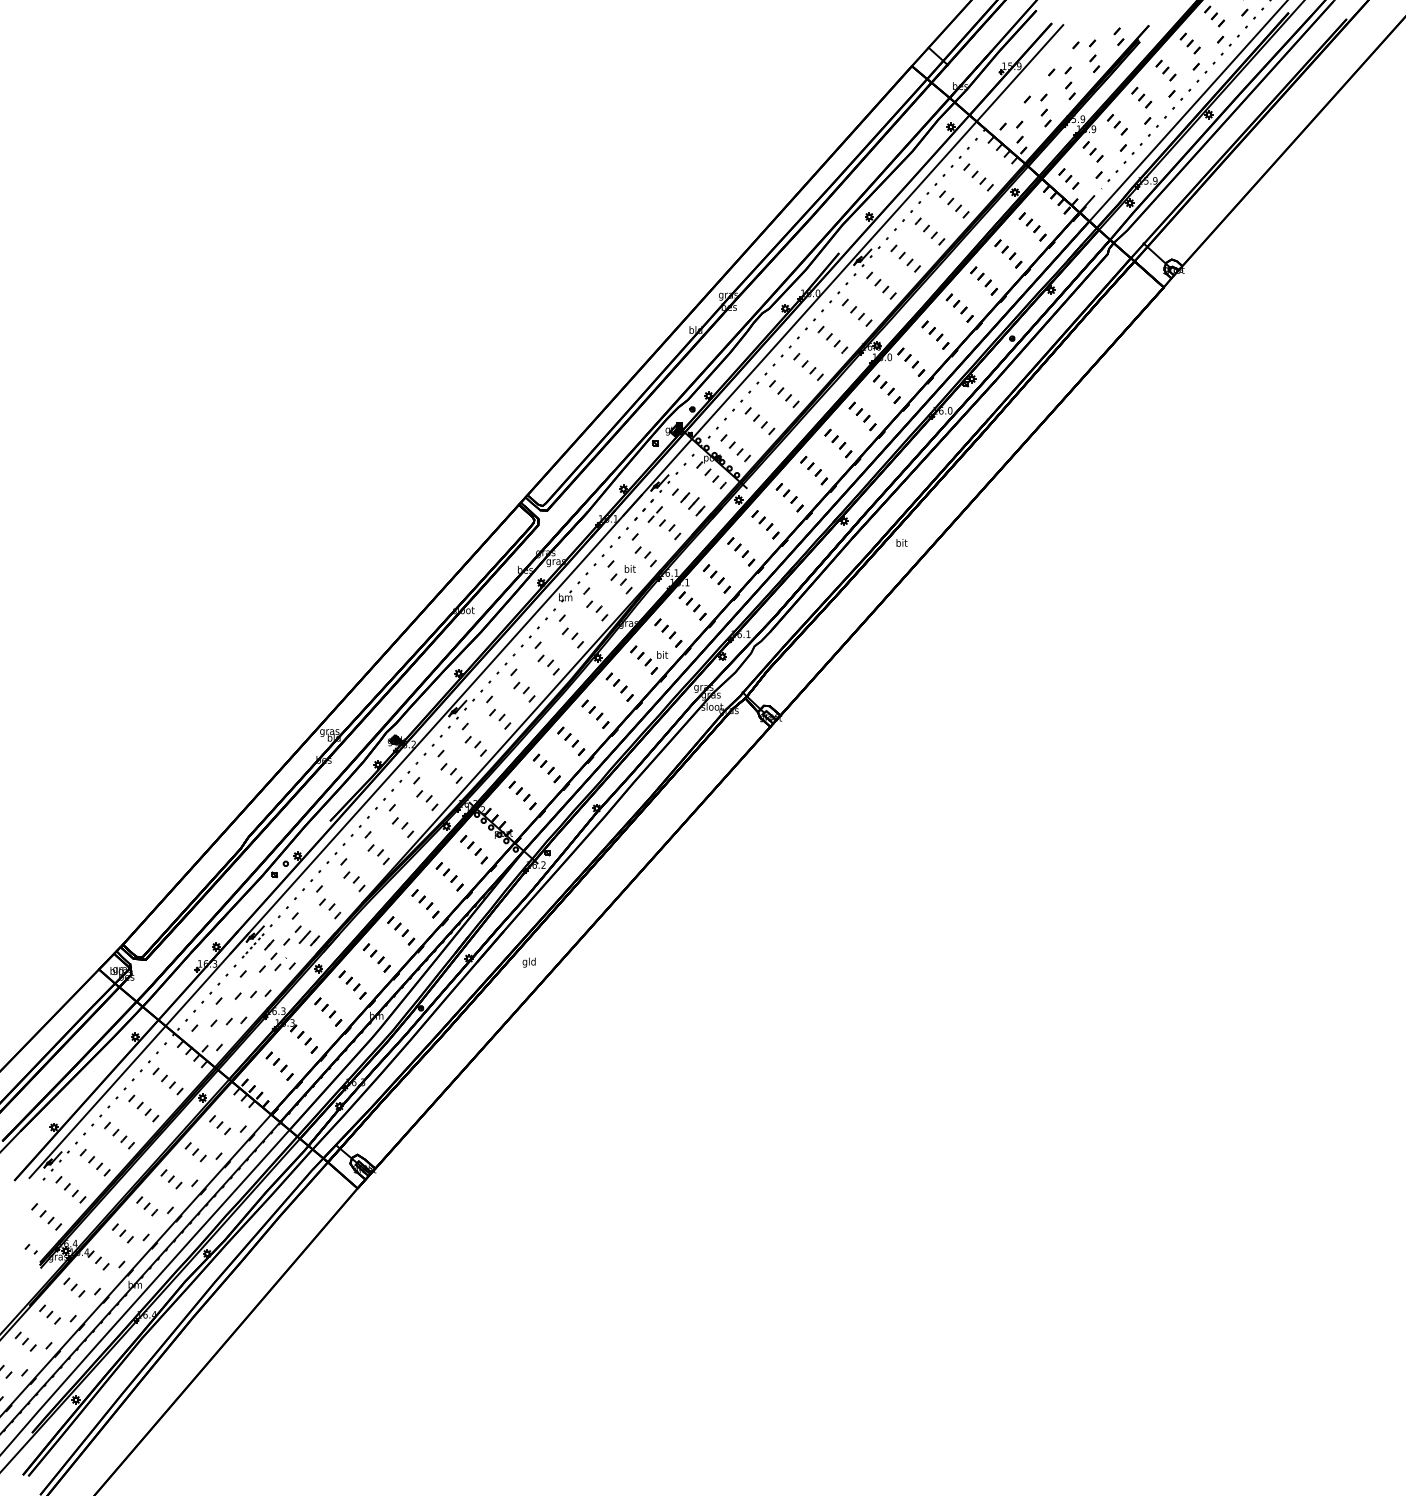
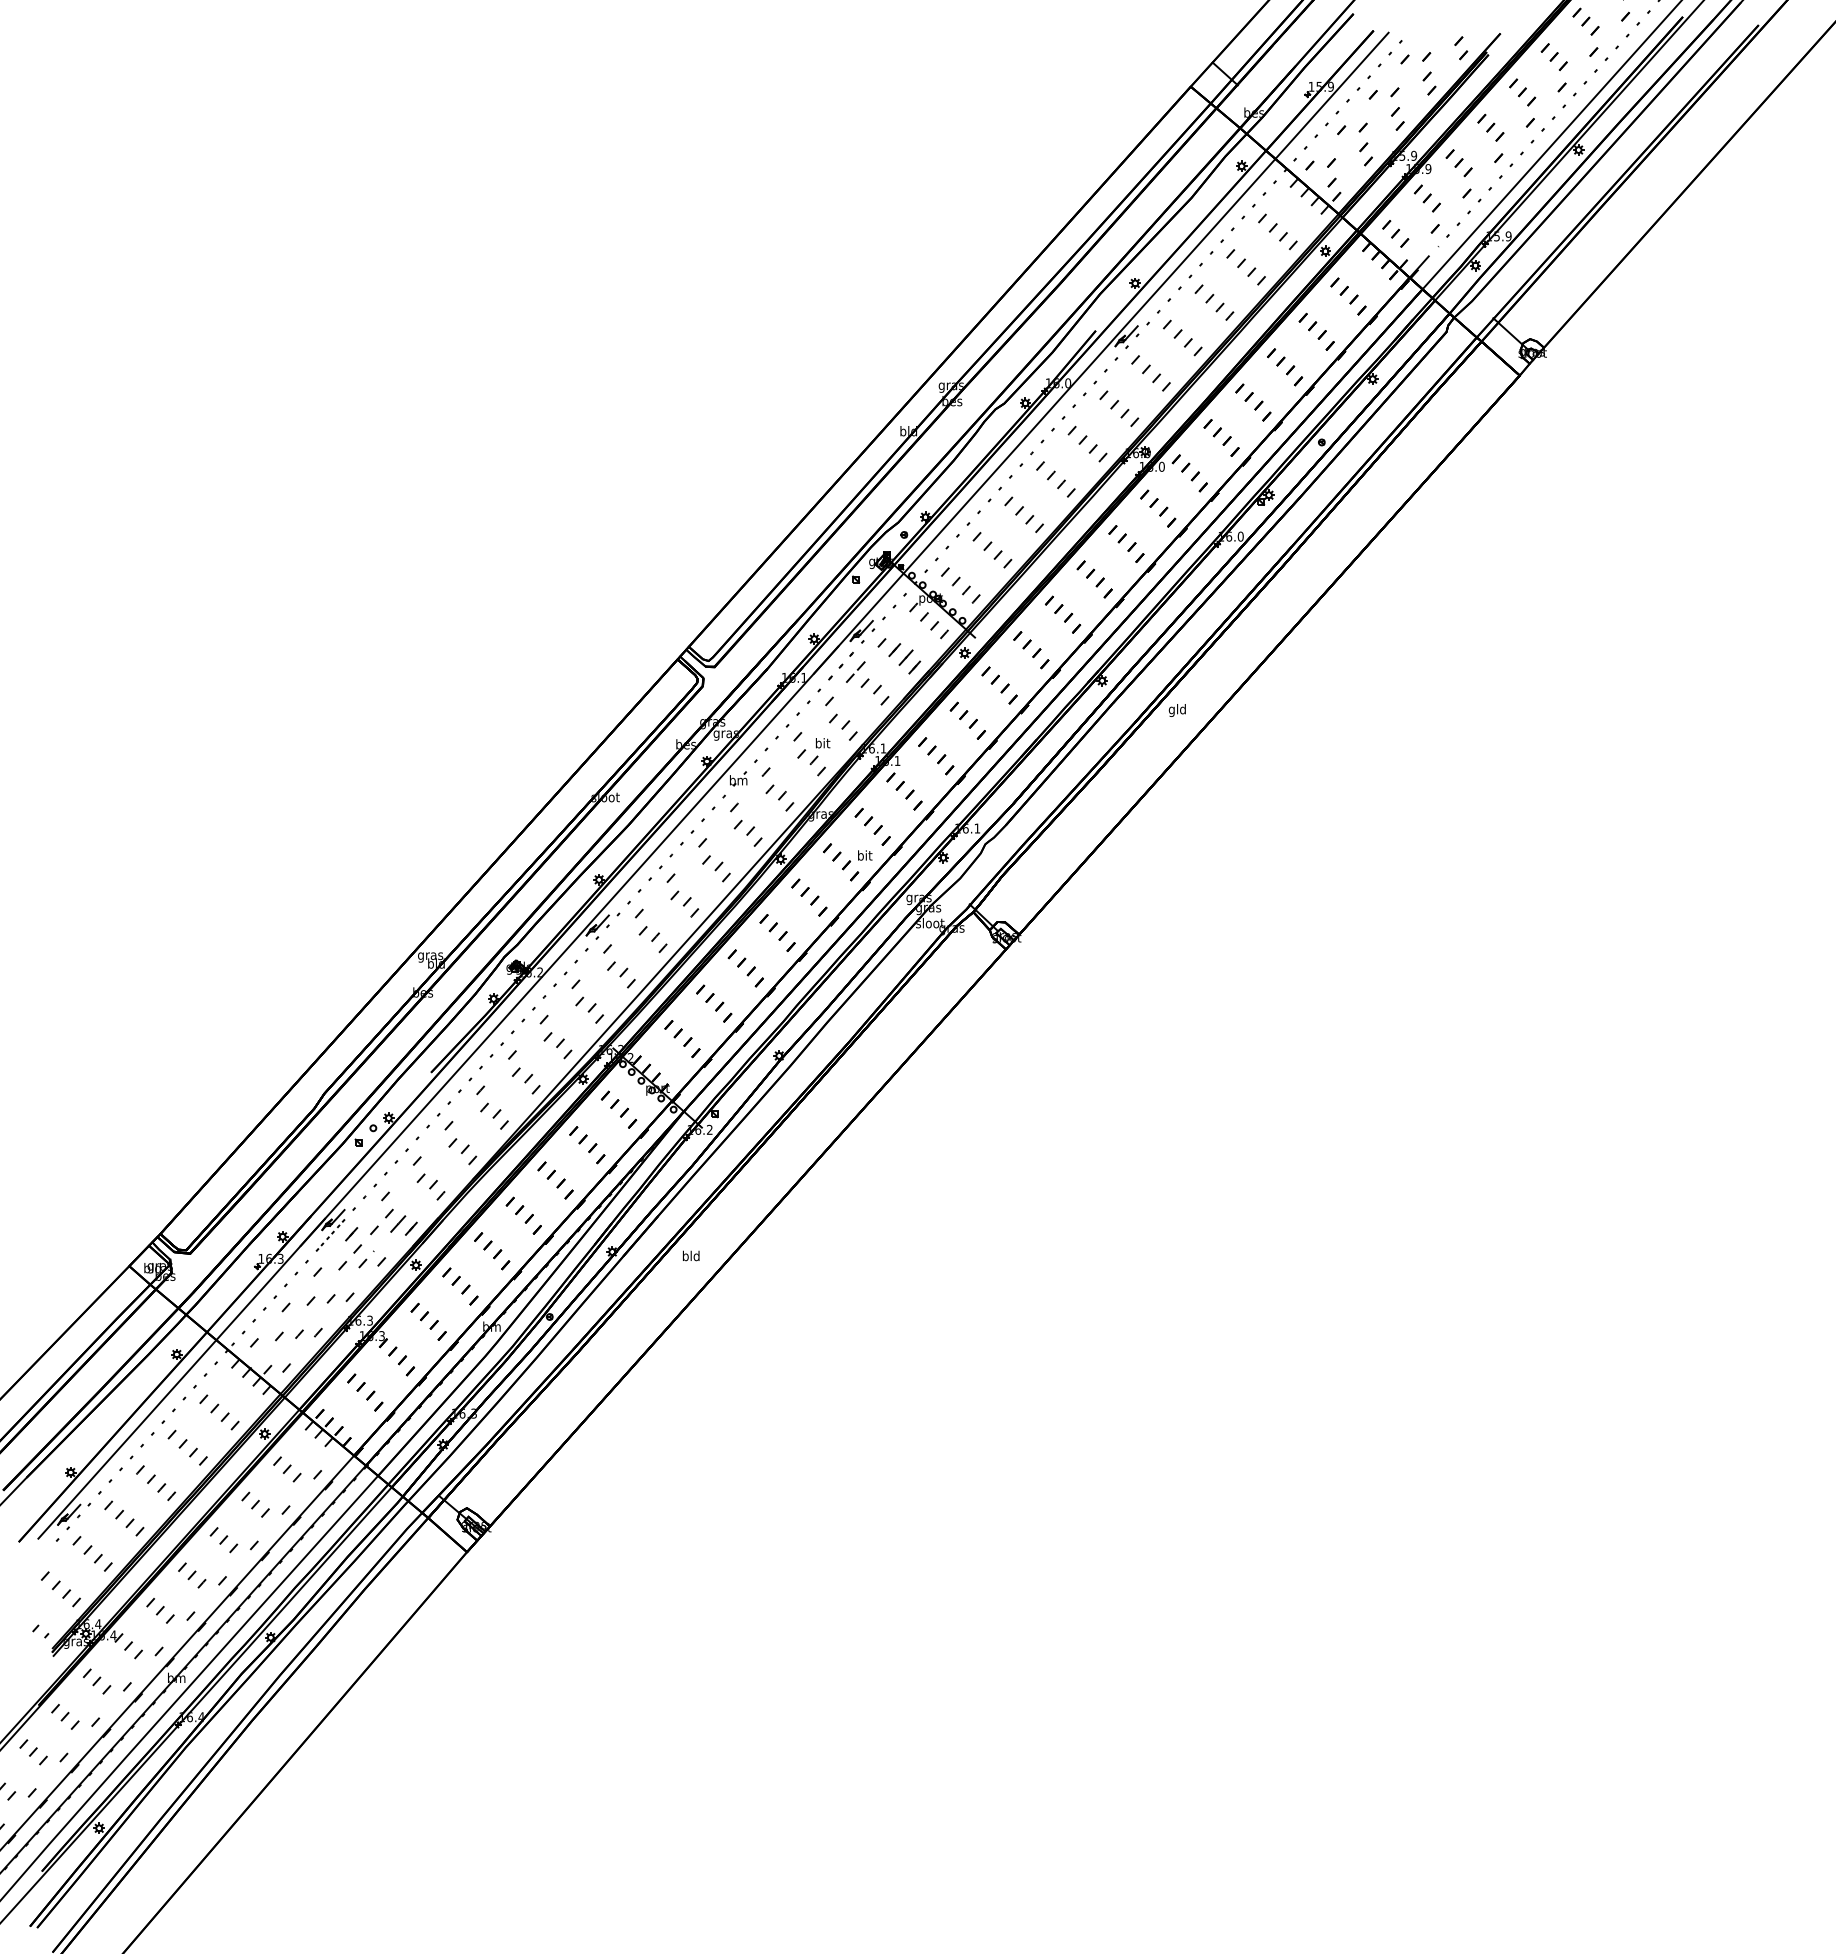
curve: (1031, 76) -> (1347, 100), added
text: (900, 543) -> (1176, 710), bit -> gld
text: (524, 962) -> (685, 1256), gld -> bld

